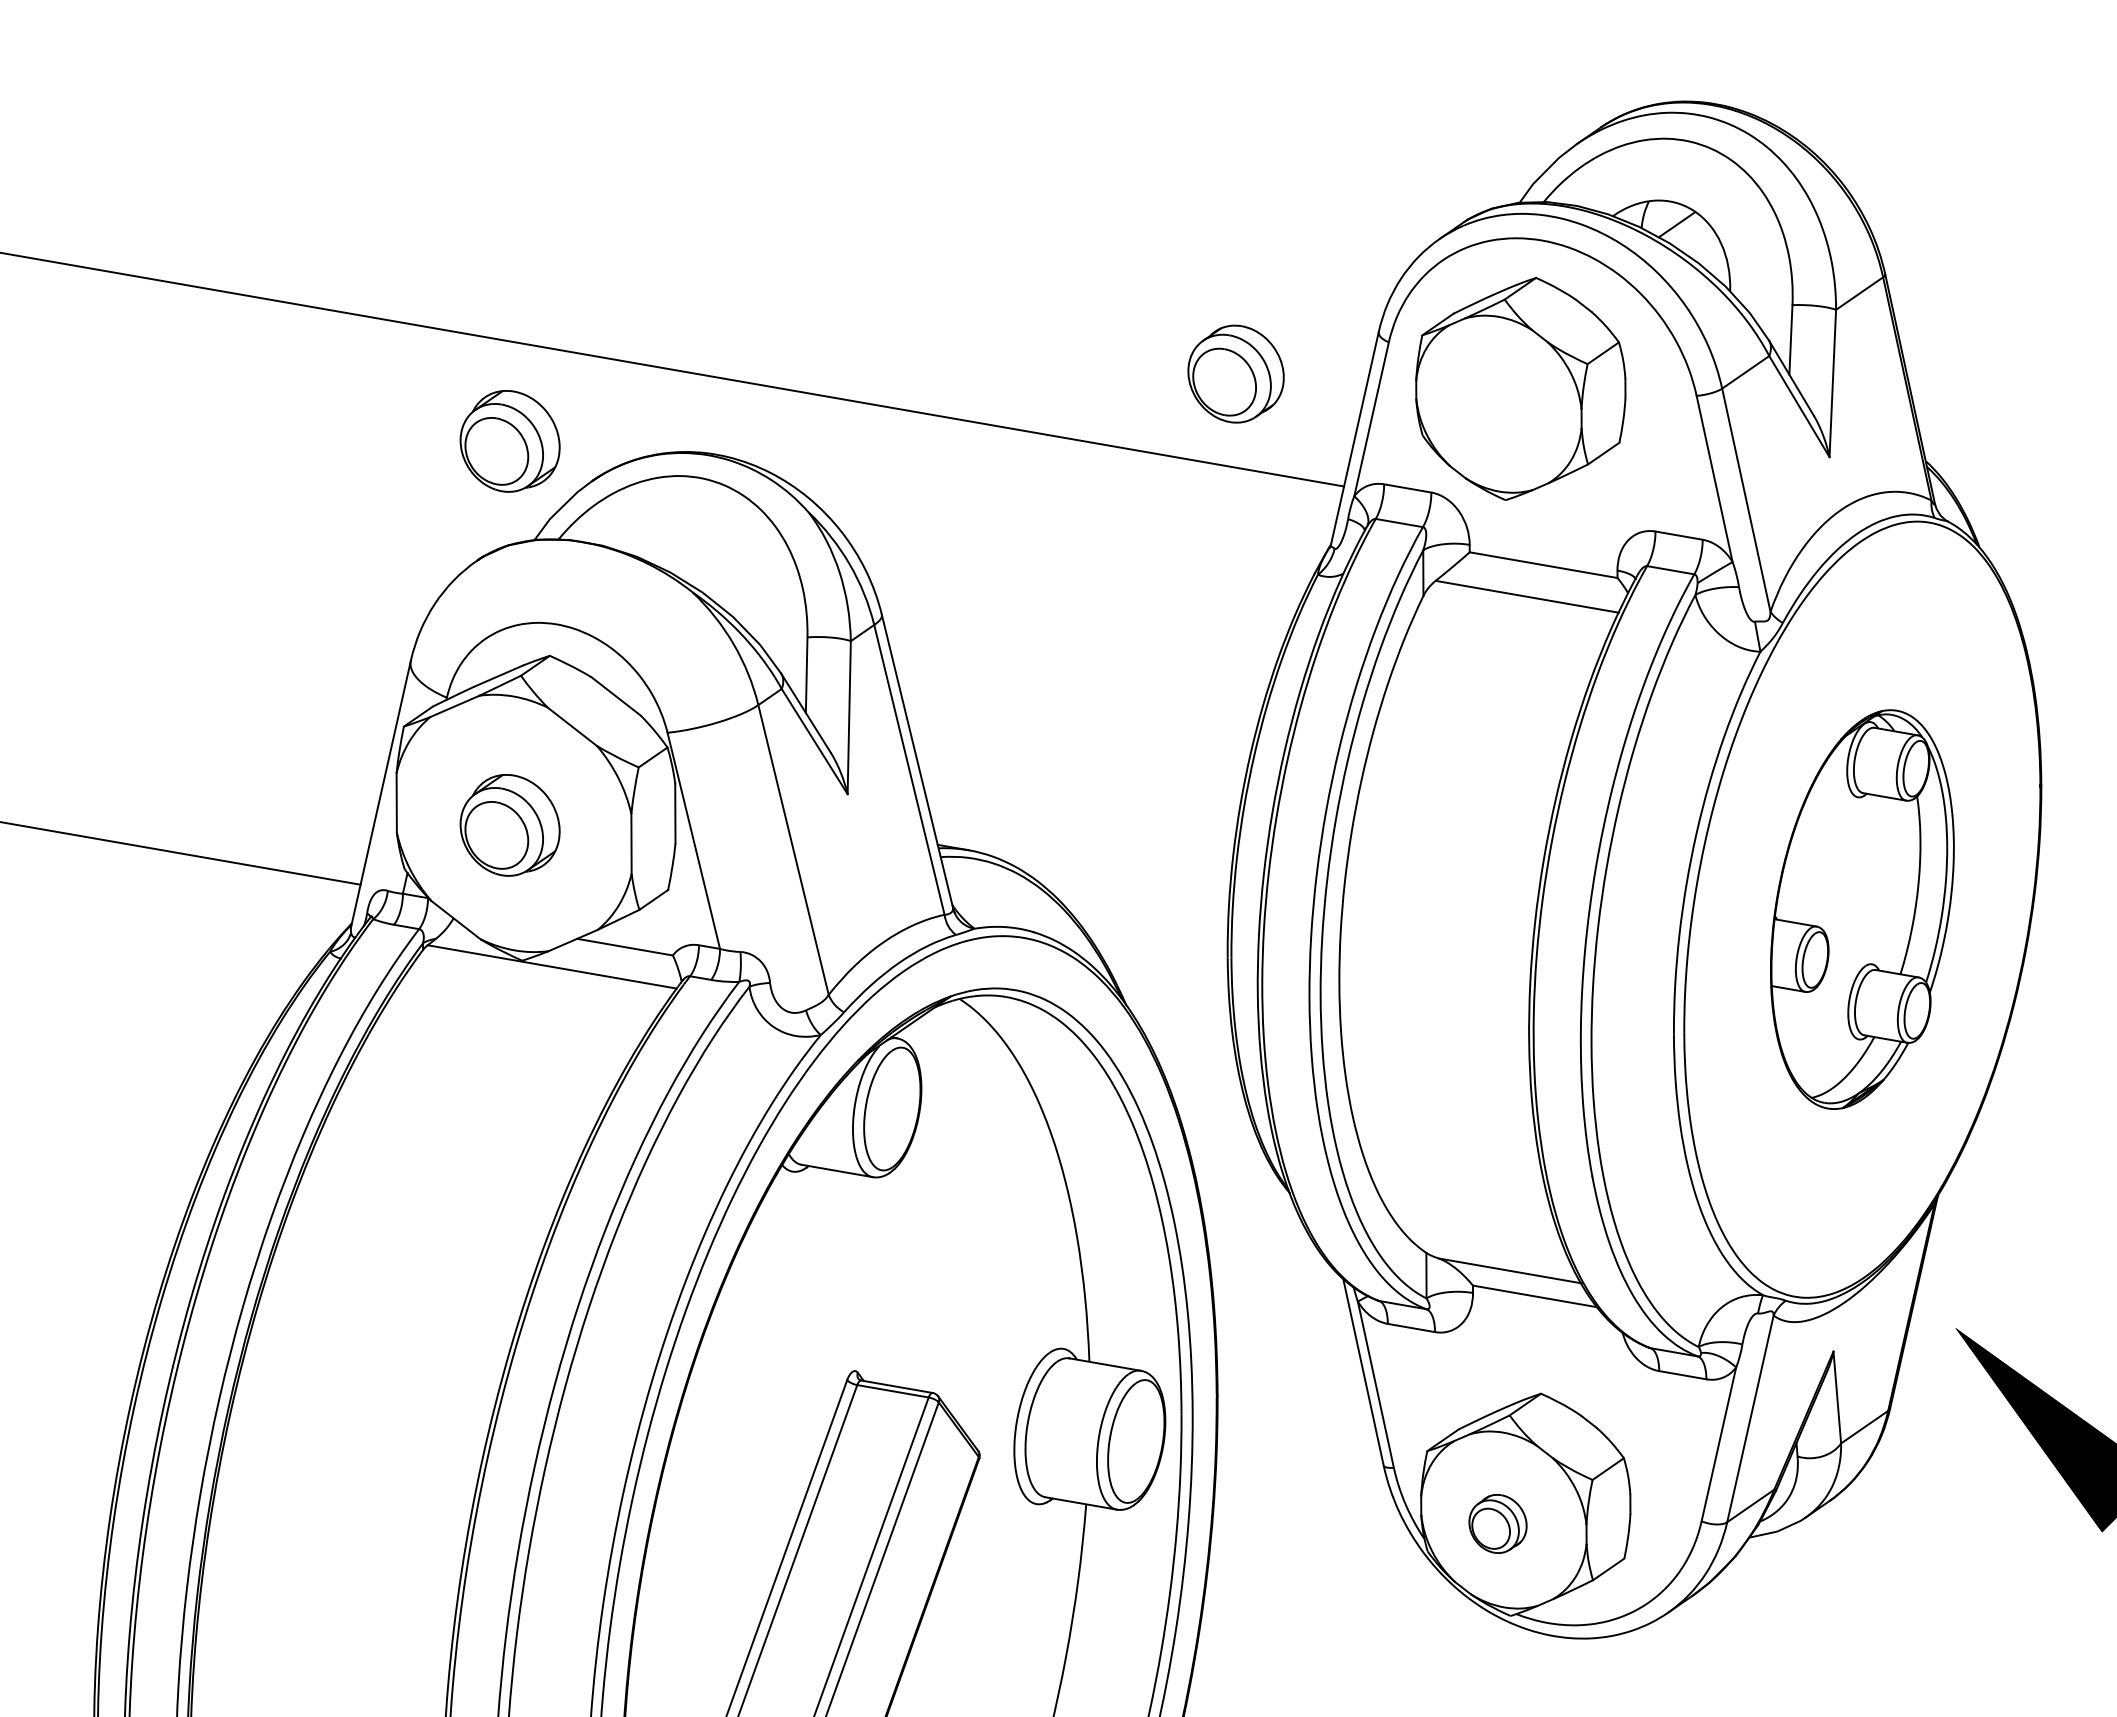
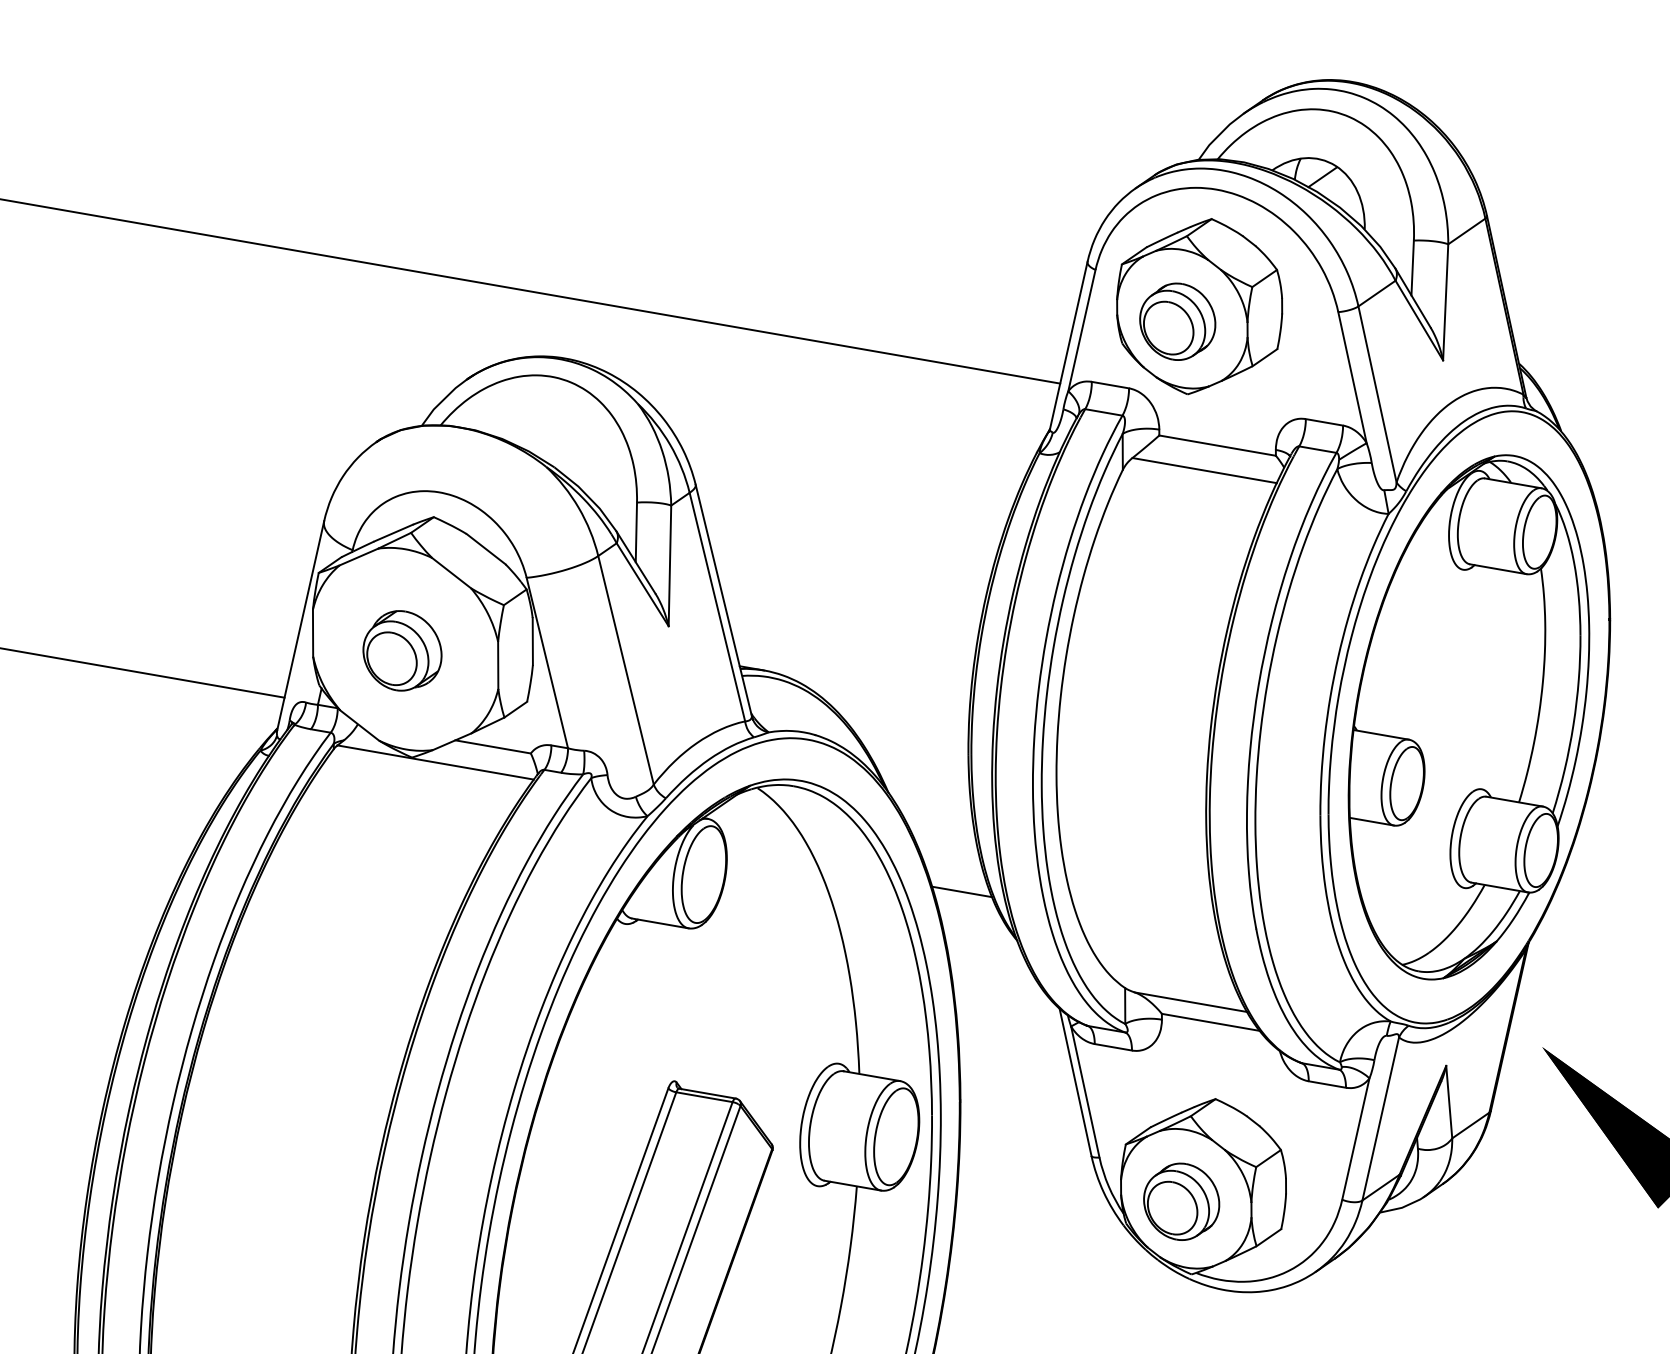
part: (1235, 373) -> (1177, 321), moved
part: (509, 441) -> (402, 348), removed
part: (1862, 909) -> (1469, 717), size x1.67
line: (1218, 1130) -> (961, 891), added
part: (1497, 1523) -> (1181, 1201), size x1.67

